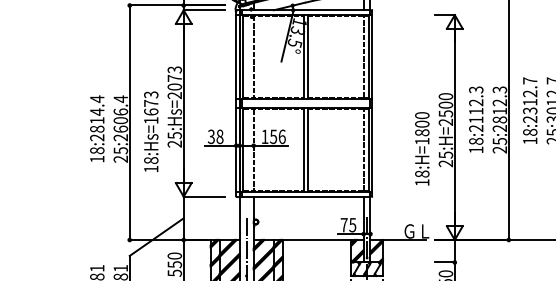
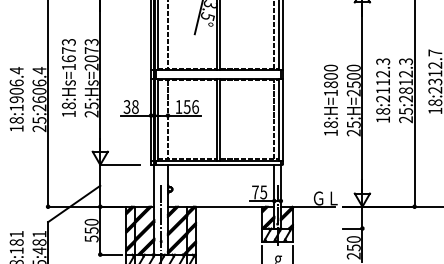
text: (97, 124) -> (16, 95), 18:2814.4 -> 18:1906.4
text: (151, 131) -> (69, 77), moved
text: (422, 148) -> (331, 99), moved

